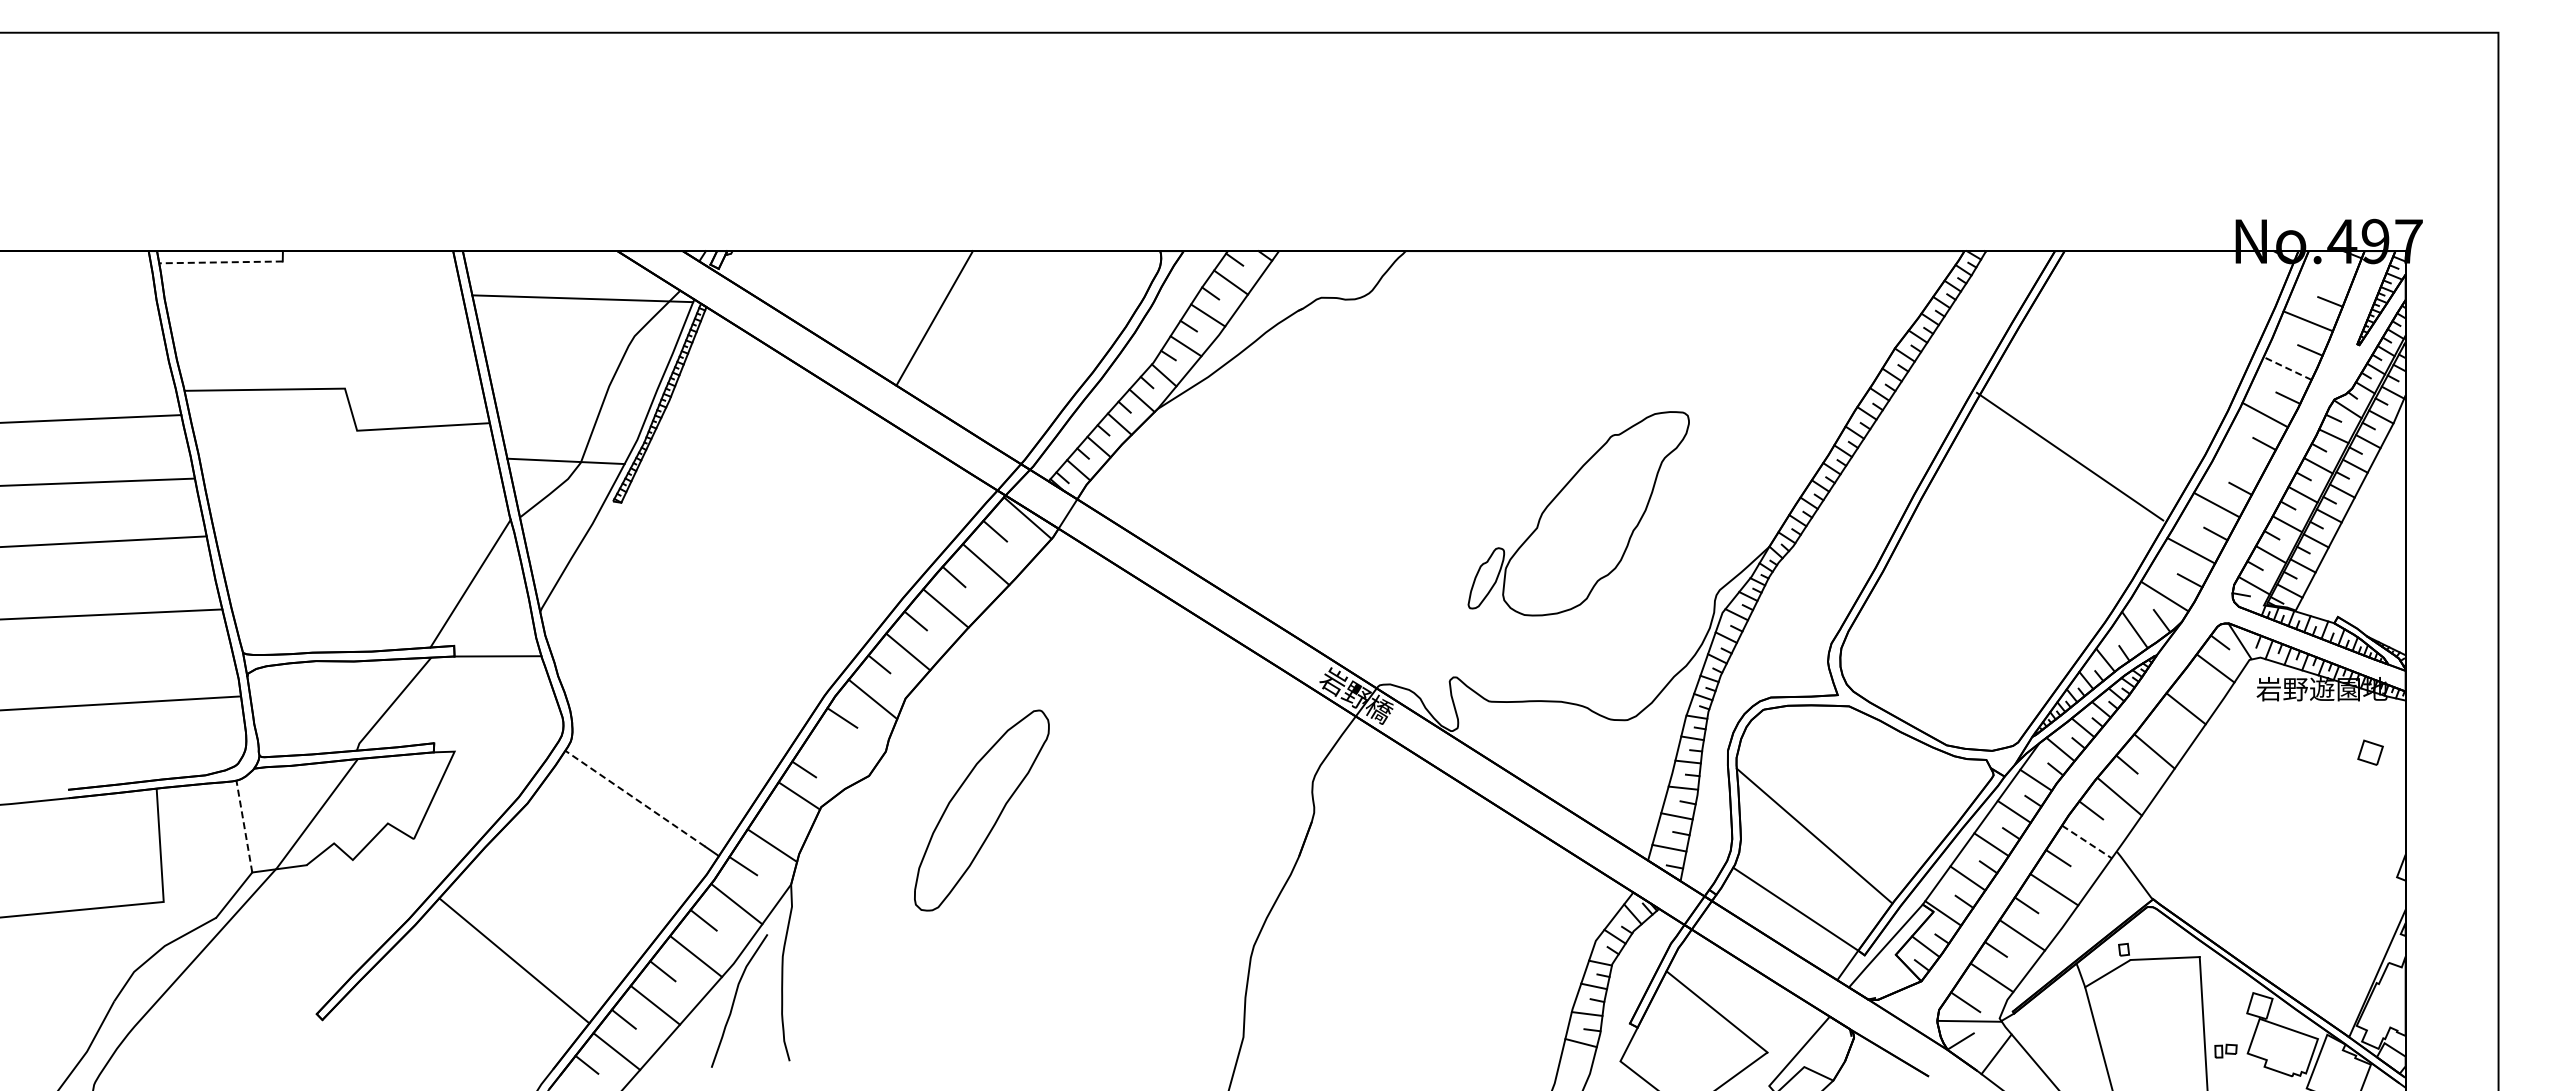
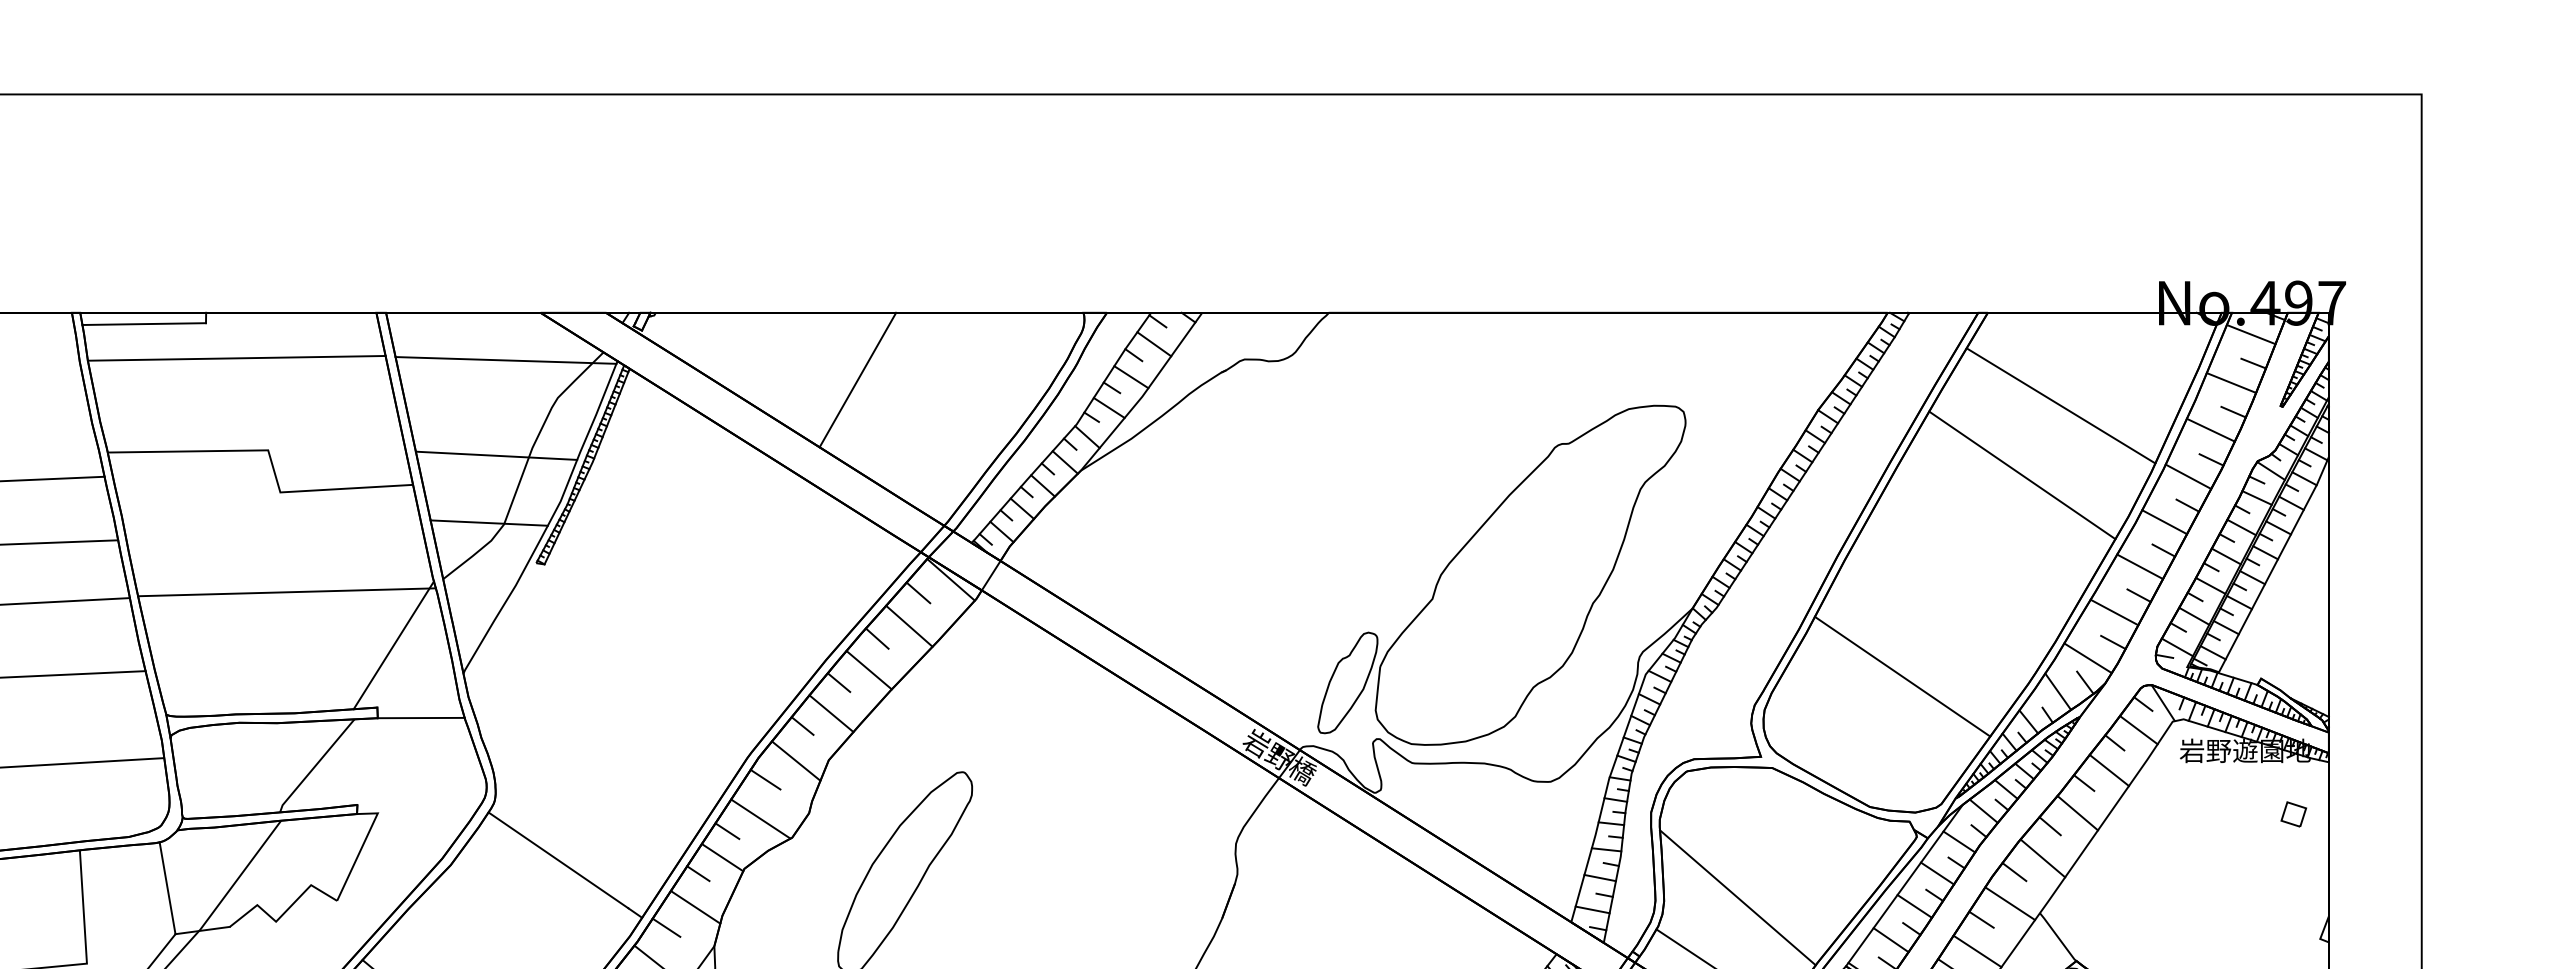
line: (221, 262) -> (144, 324), dashed -> solid
line: (2327, 272) -> (2250, 334), added
line: (313, 296) -> (236, 358), added
line: (2137, 343) -> (2060, 405), added
line: (2287, 368) -> (2210, 430), dashed -> solid
line: (573, 394) -> (496, 456), added
line: (2070, 456) -> (2022, 475), moved
line: (2241, 460) -> (2164, 522), added
part: (1578, 513) -> (1501, 575), size x1.67
line: (363, 530) -> (286, 592), added
line: (1979, 614) -> (1902, 676), added
line: (2191, 680) -> (2114, 742), added
line: (2160, 721) -> (2083, 783), added
line: (837, 756) -> (760, 818), added
line: (635, 798) -> (558, 860), dashed -> solid
line: (774, 811) -> (697, 873), added
line: (244, 826) -> (167, 888), dashed -> solid
line: (2086, 842) -> (2009, 904), dashed -> solid

